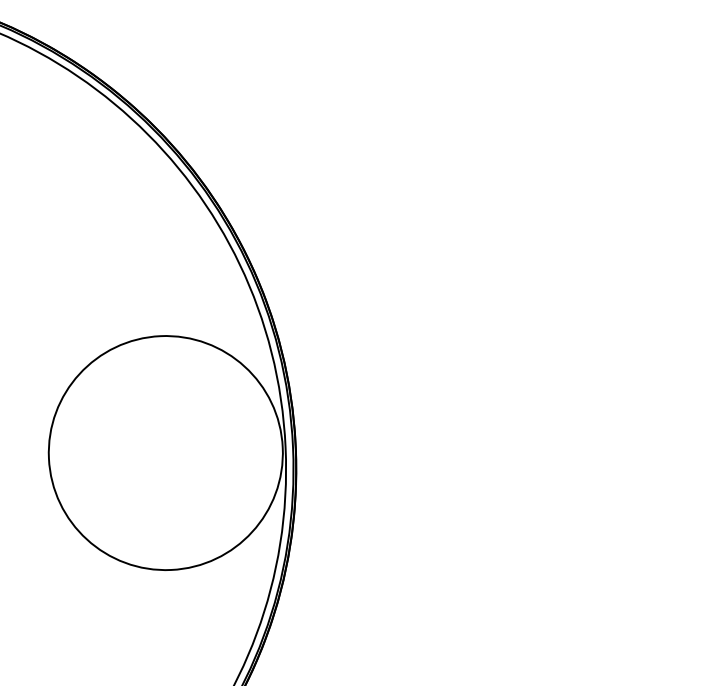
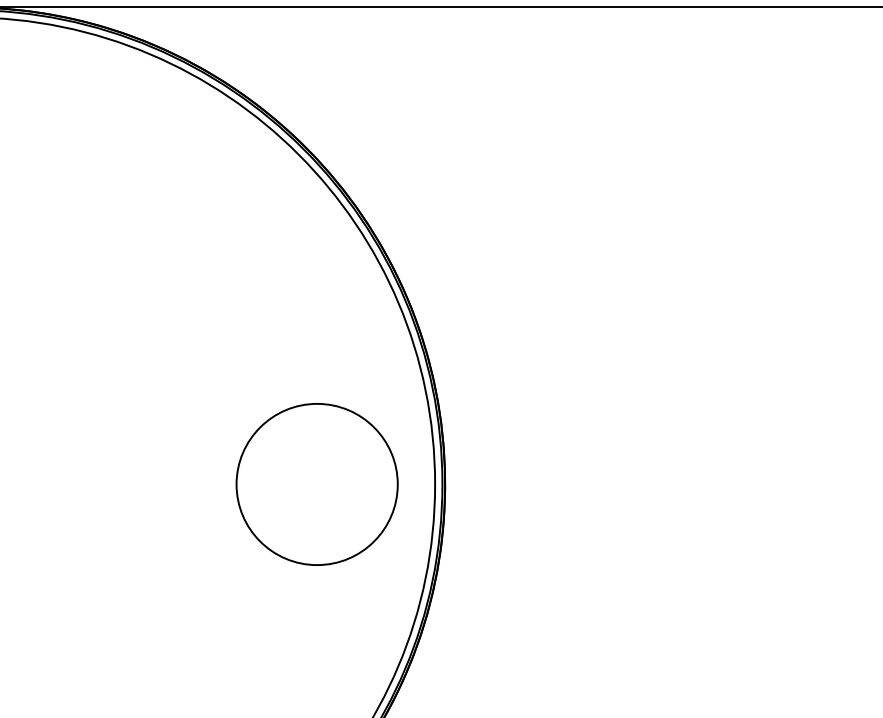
circle: (166, 453) -> (317, 484), size x0.7

